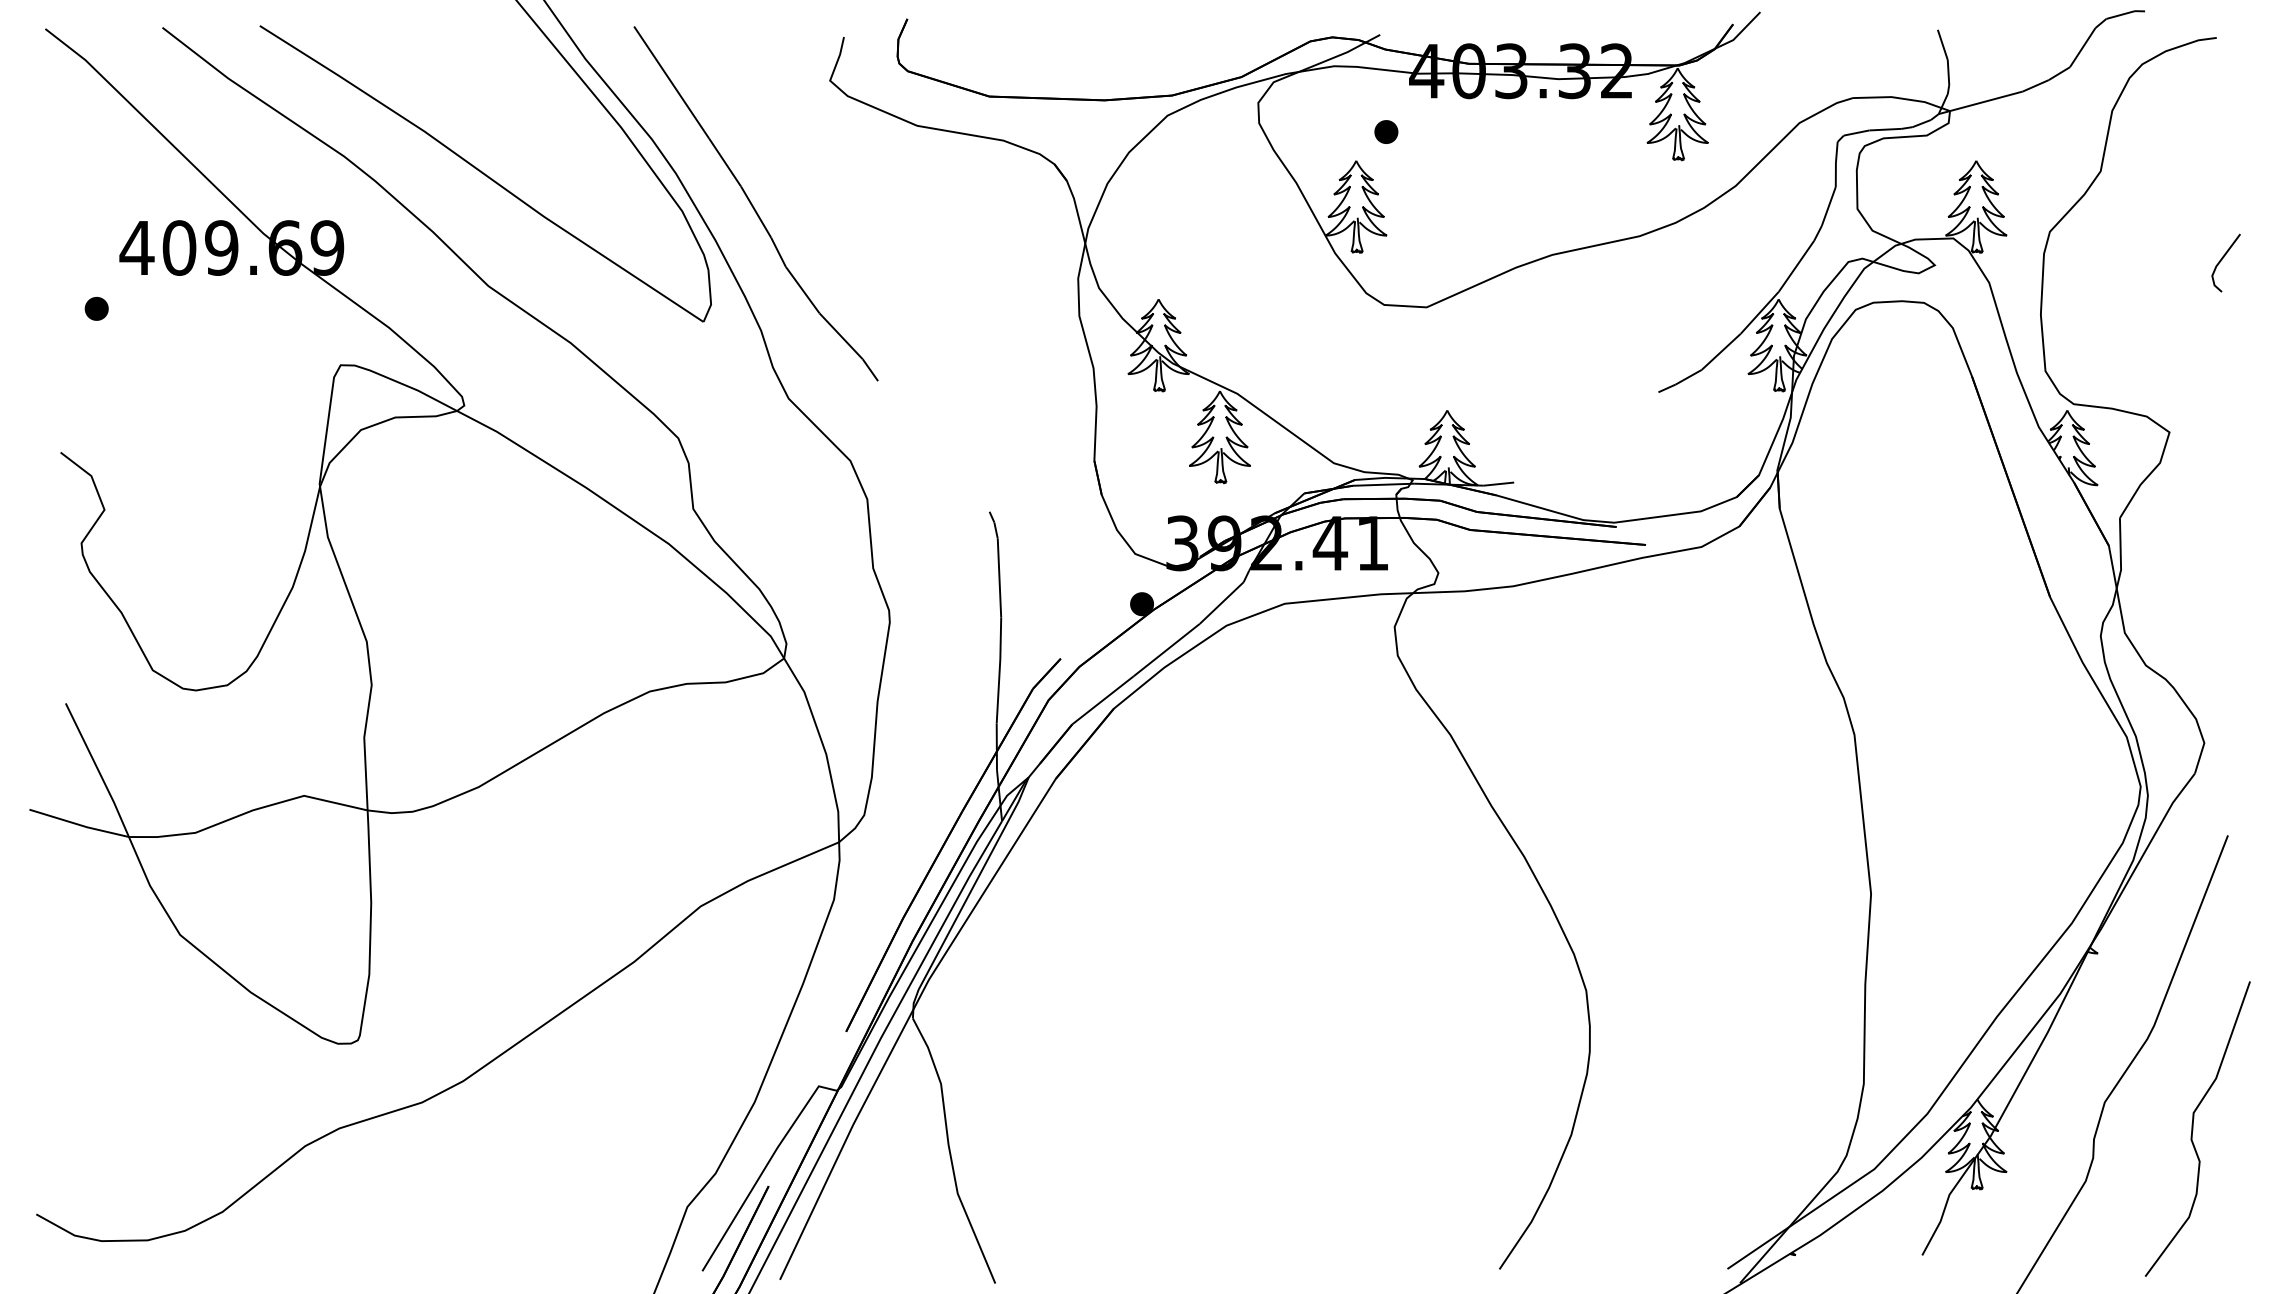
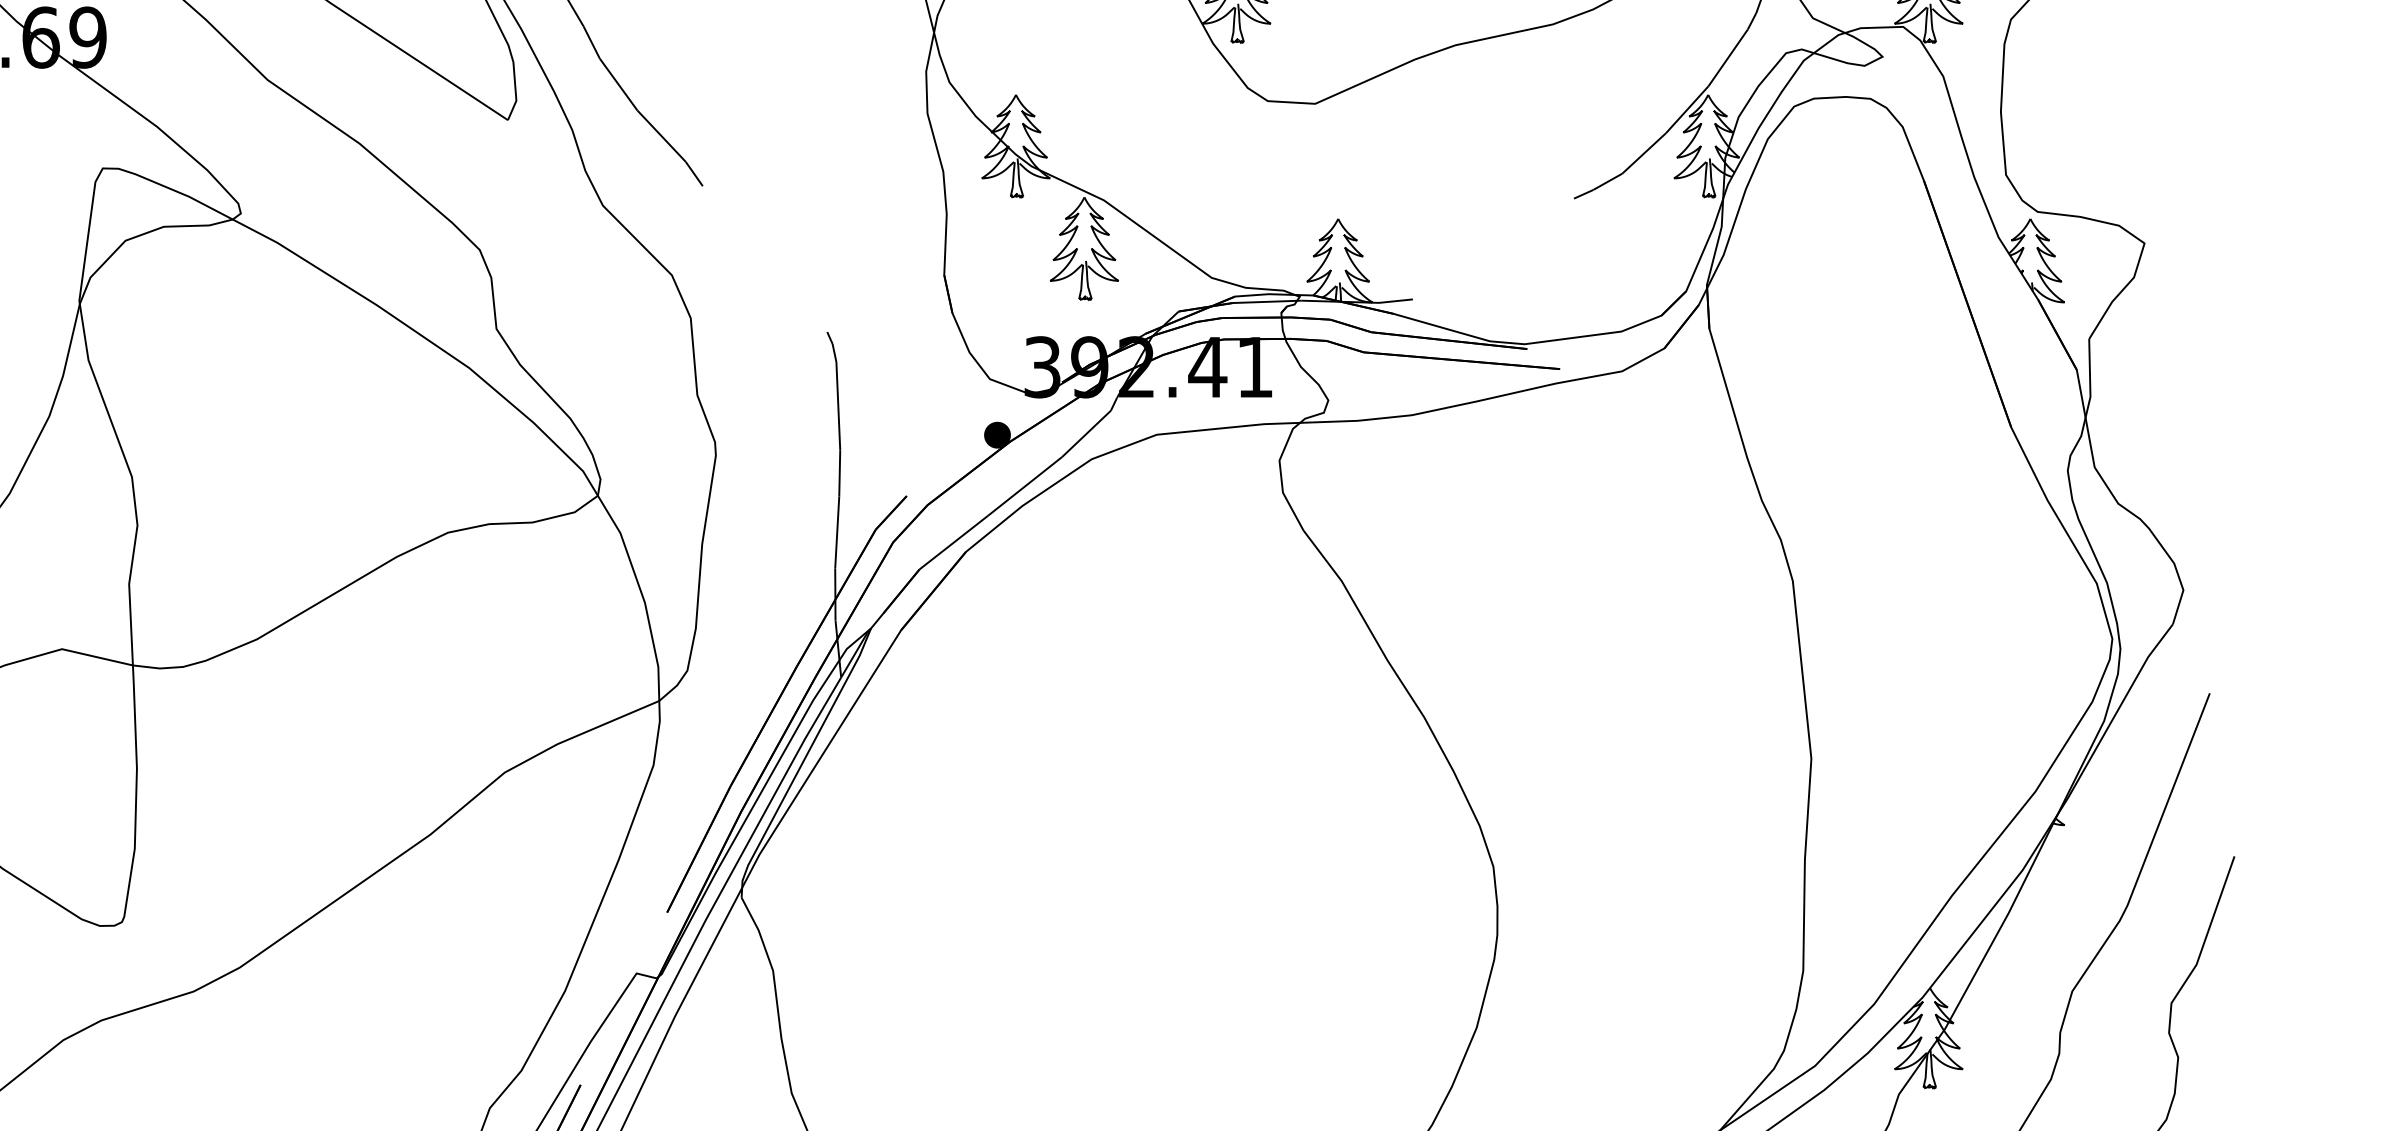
line: (2221, 261) -> (2202, 52), removed

